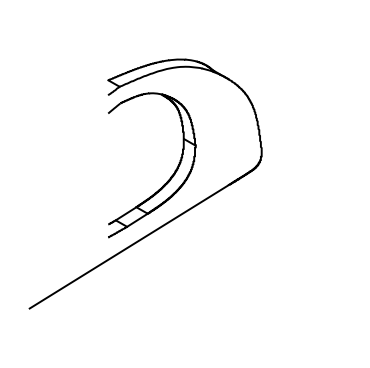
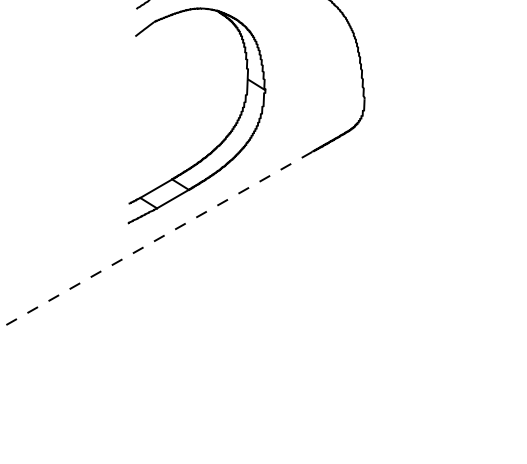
line: (129, 246) -> (159, 238), solid -> dashed

